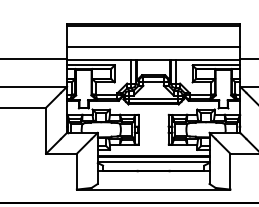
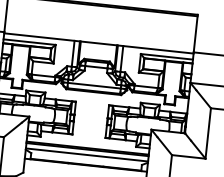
line: (153, 46) -> (100, 28), removed

